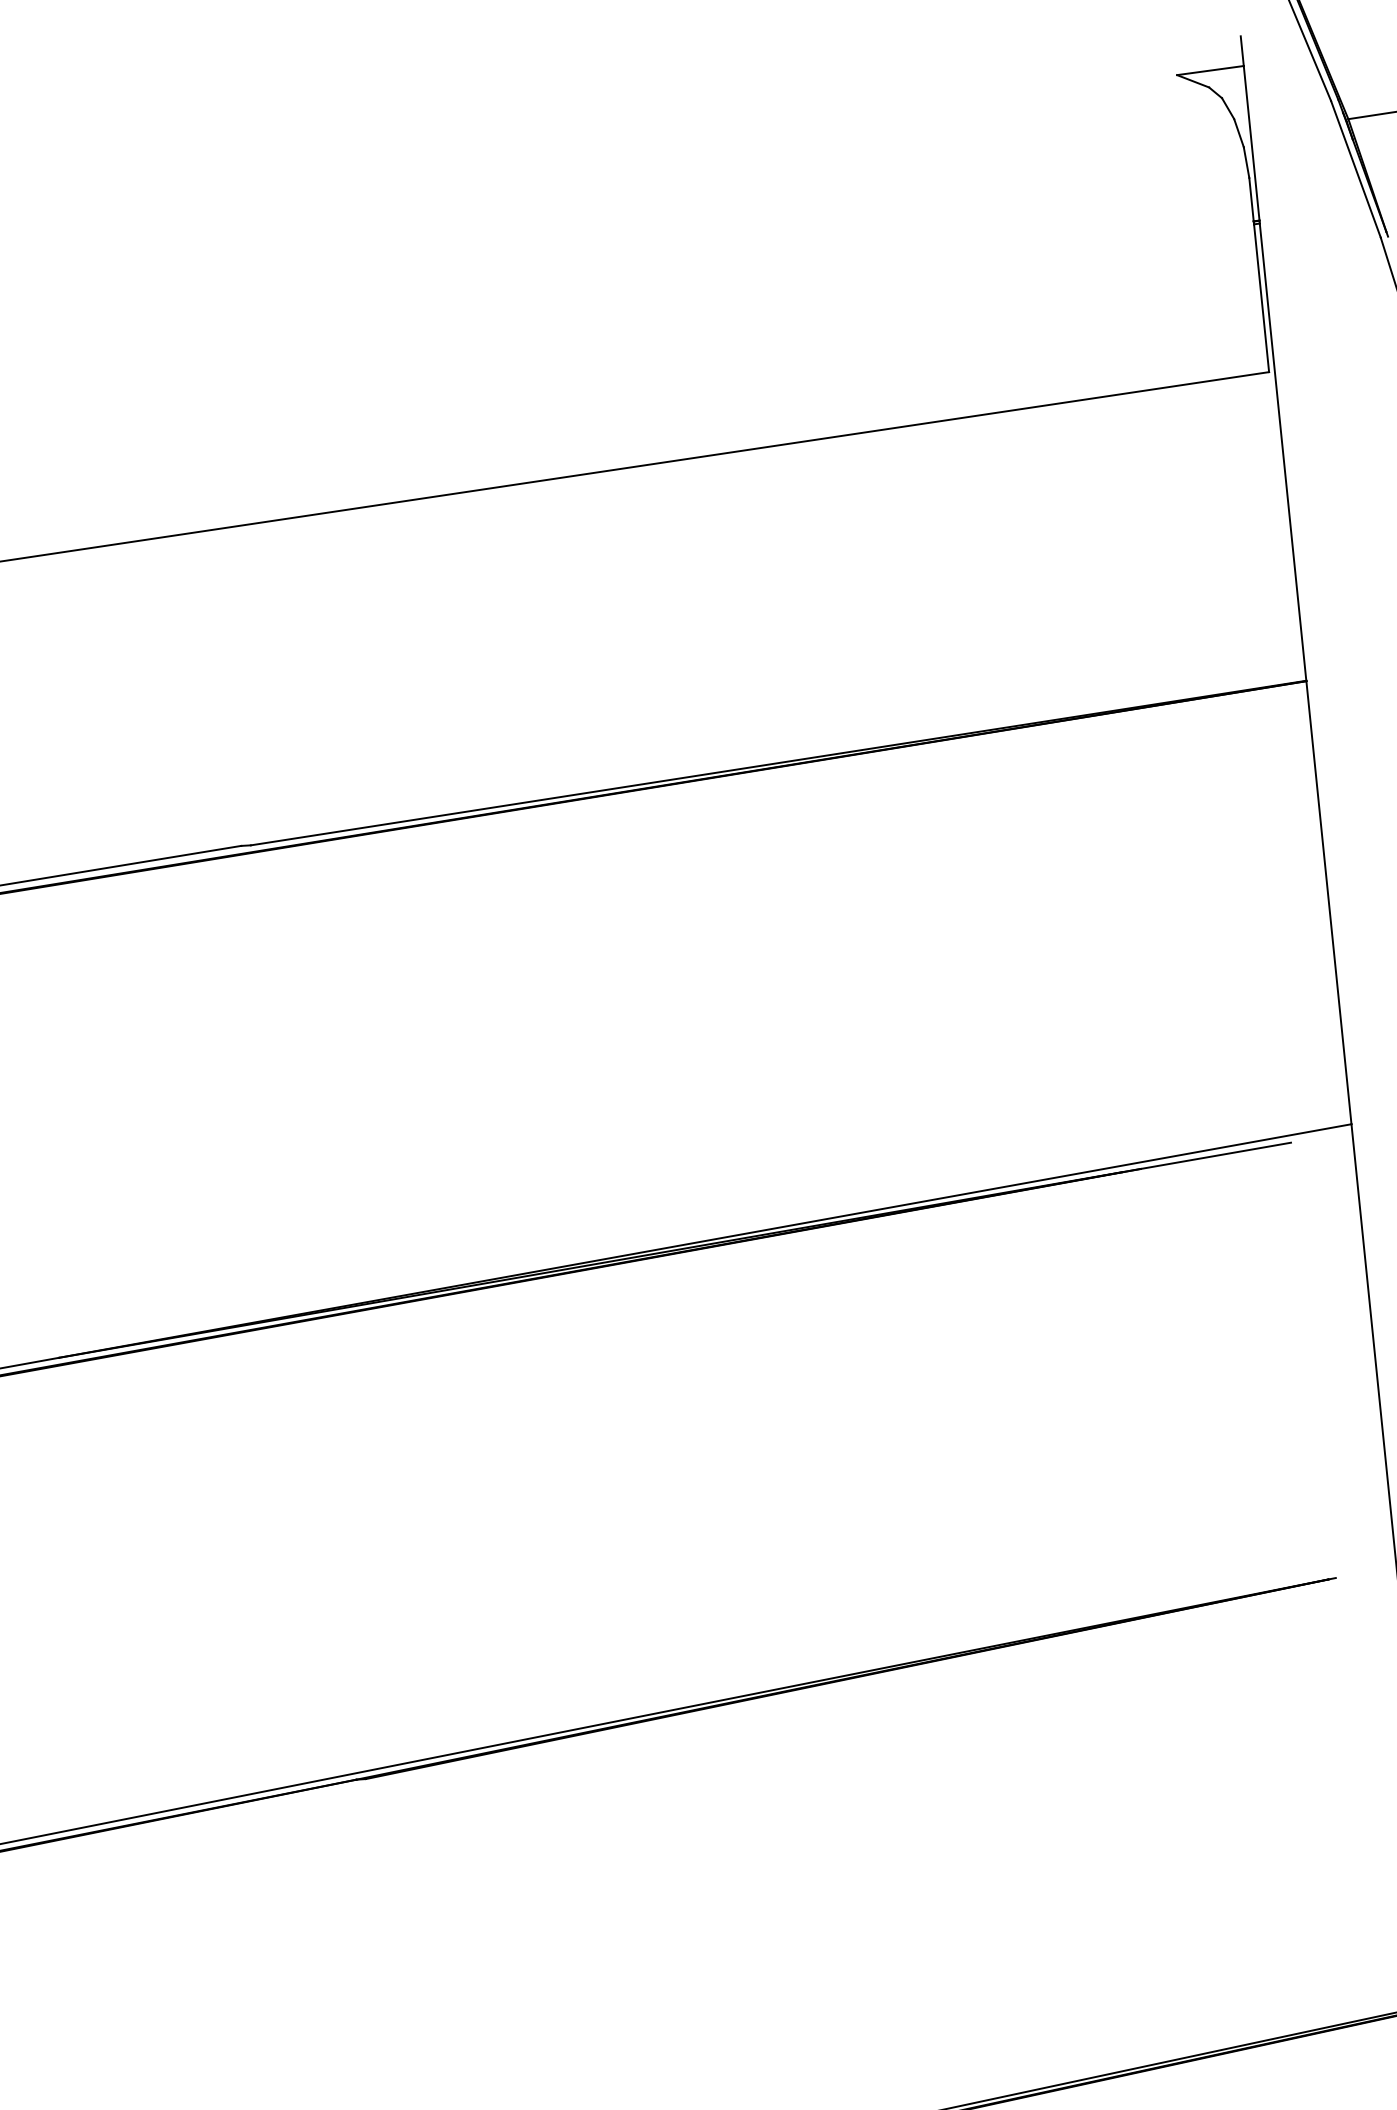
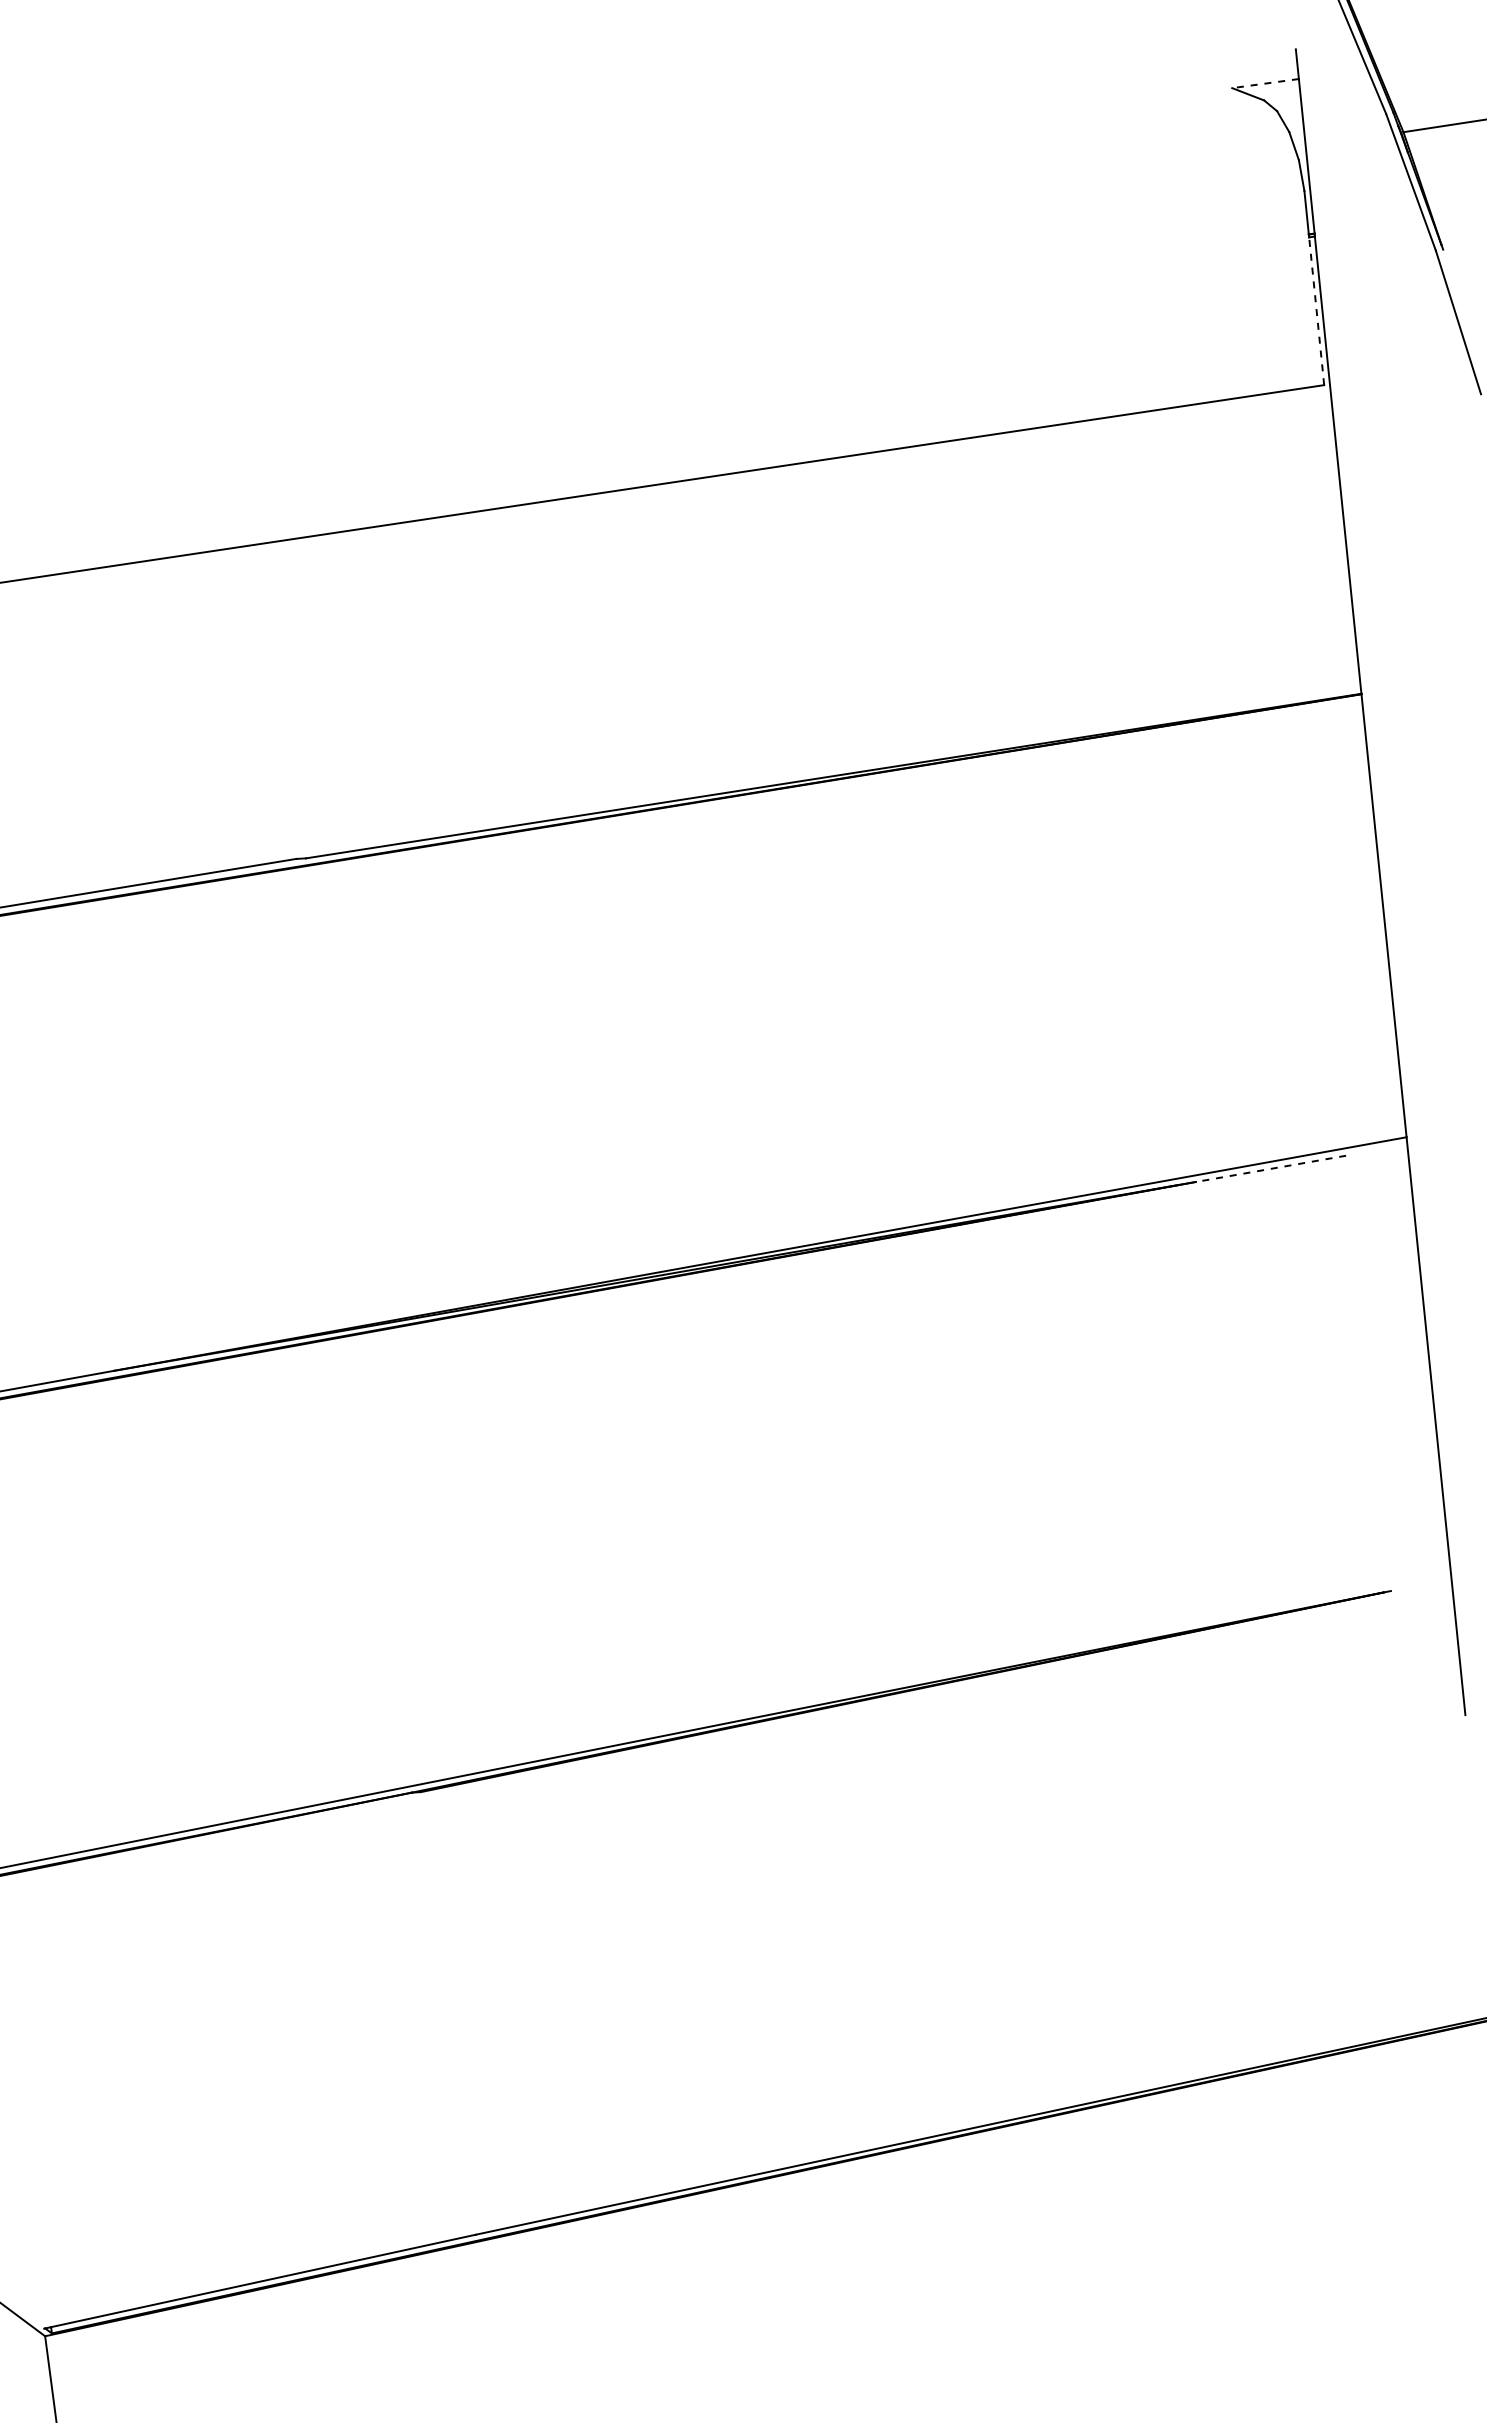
line: (1210, 70) -> (1265, 83), solid -> dashed
line: (1261, 297) -> (1316, 310), solid -> dashed
line: (1215, 1155) -> (1270, 1168), solid -> dashed

